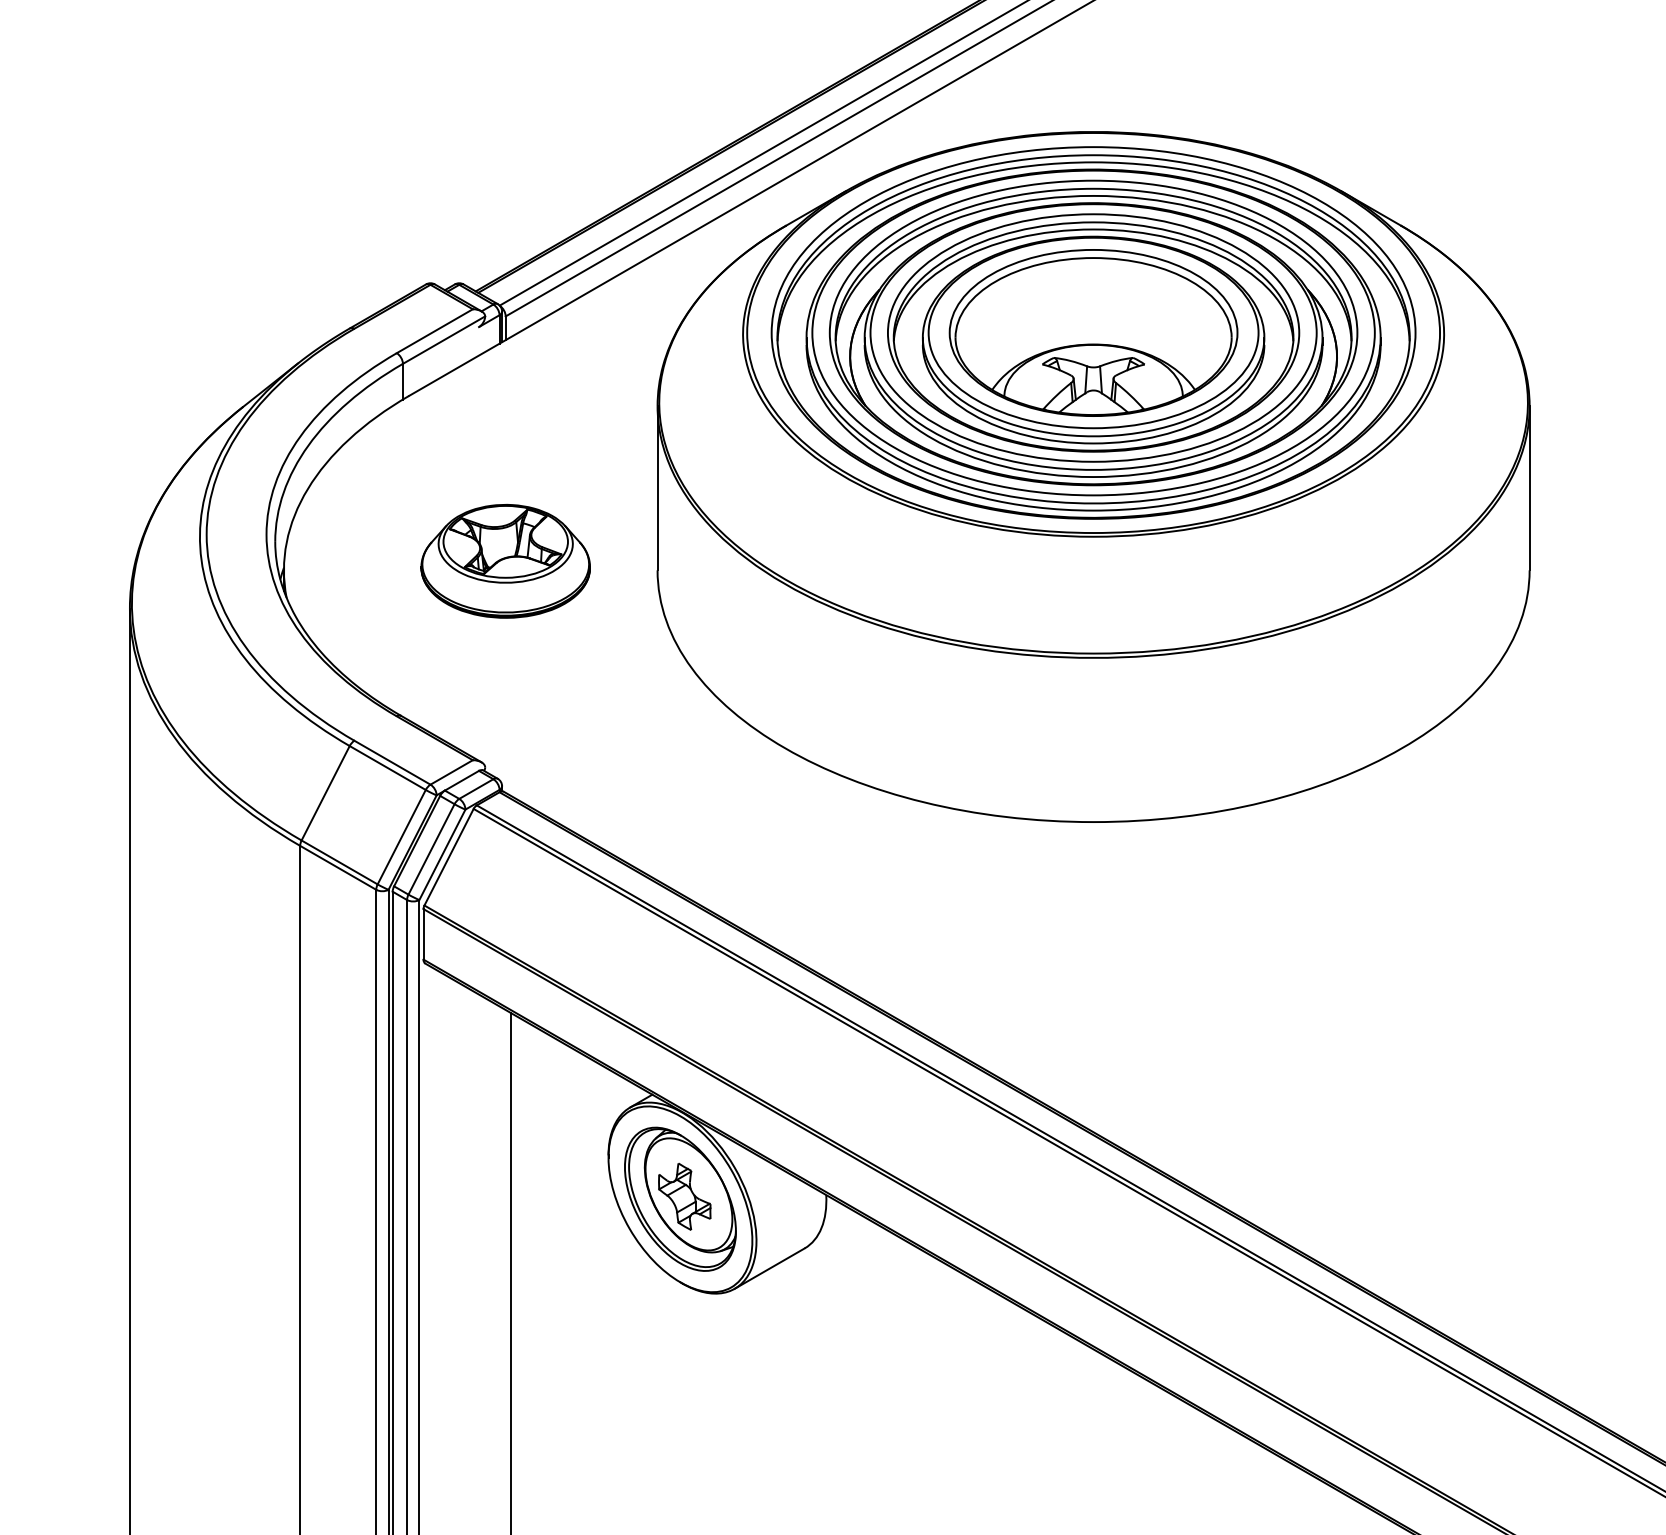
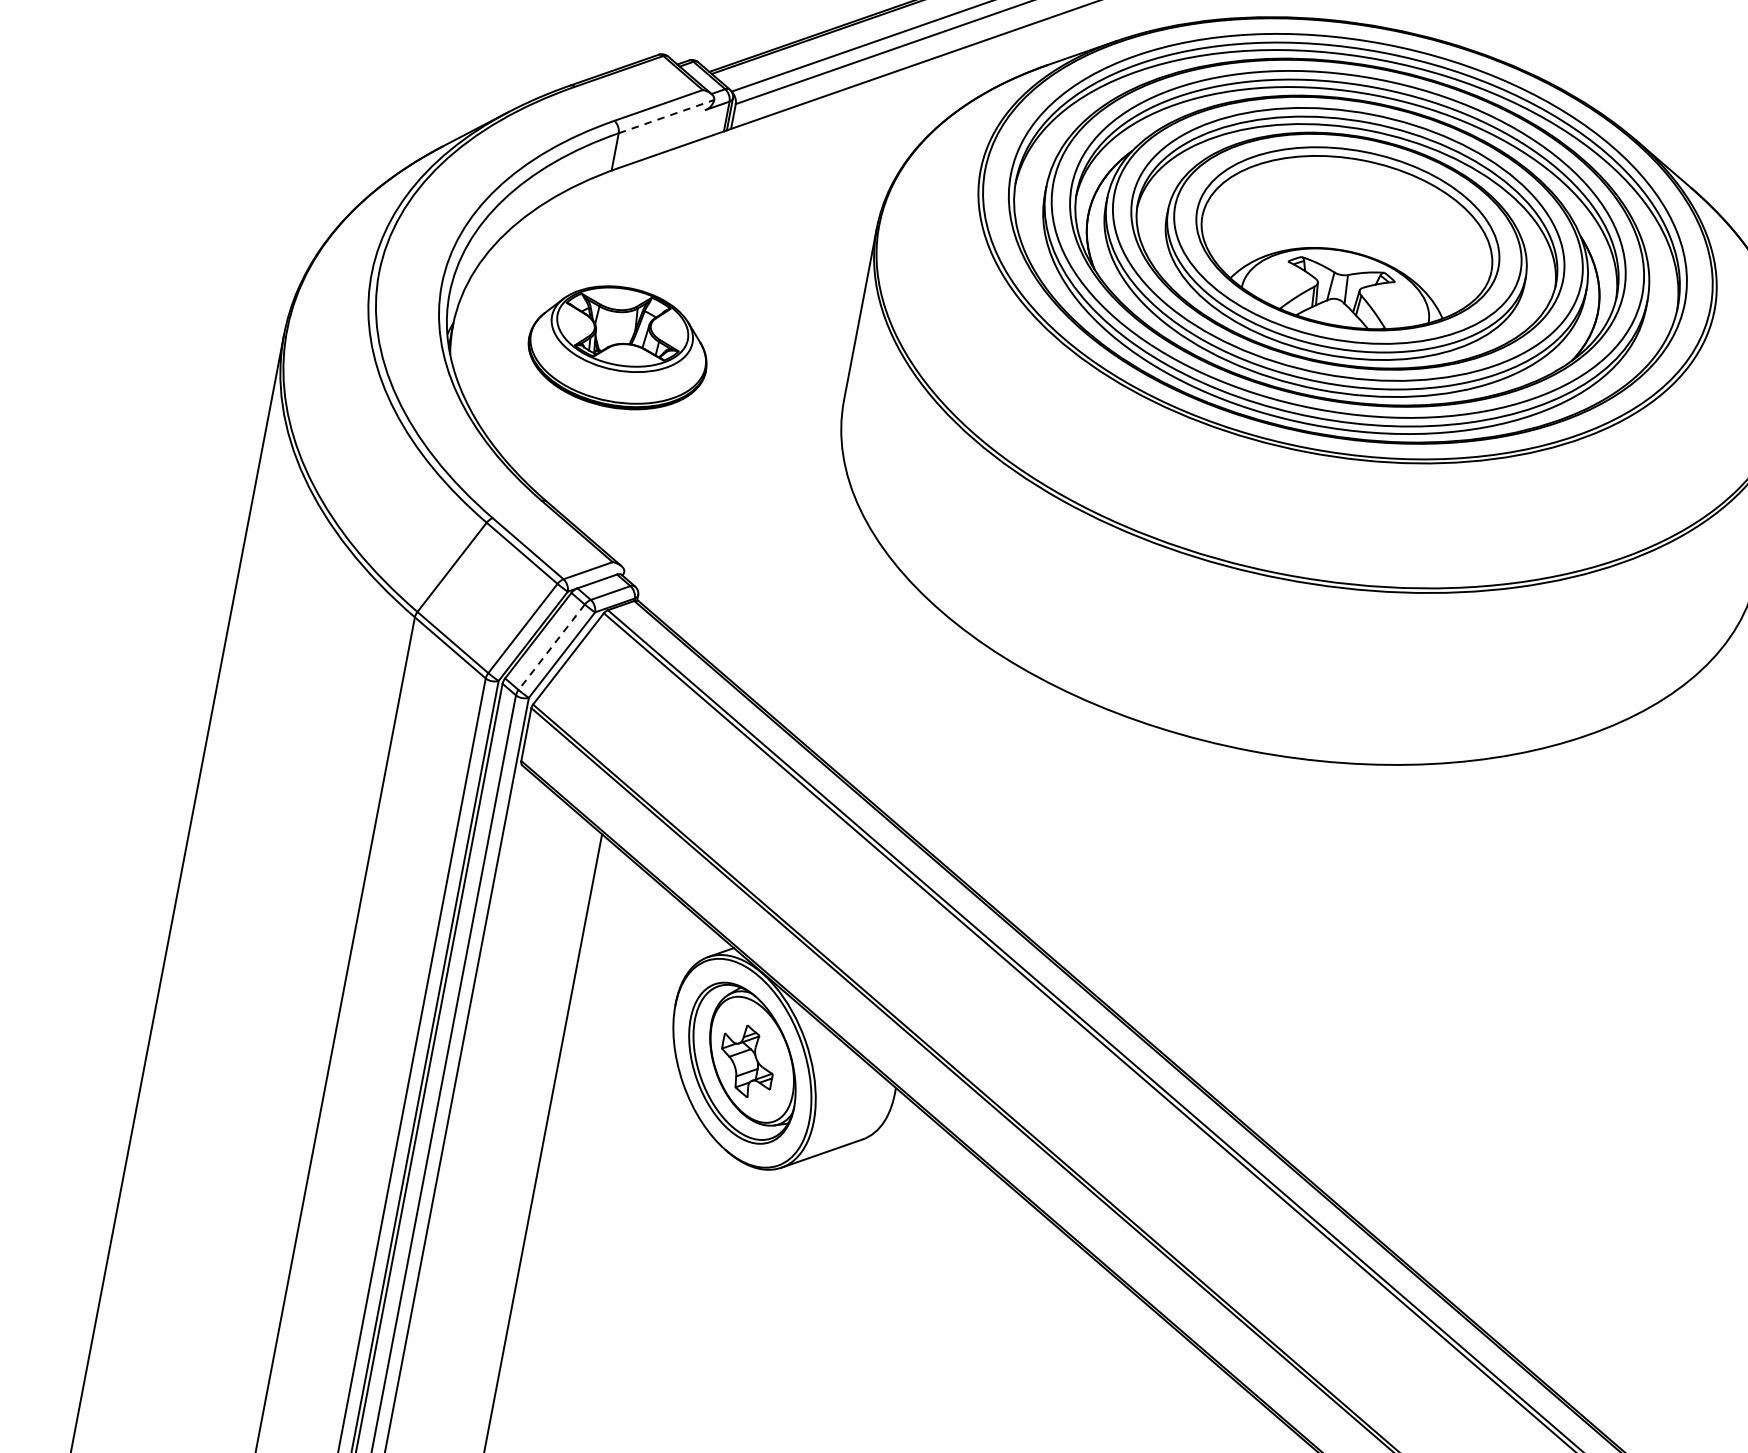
line: (444, 339) -> (667, 116), solid -> dashed
part: (505, 561) -> (618, 347), moved
line: (431, 849) -> (551, 647), solid -> dashed

